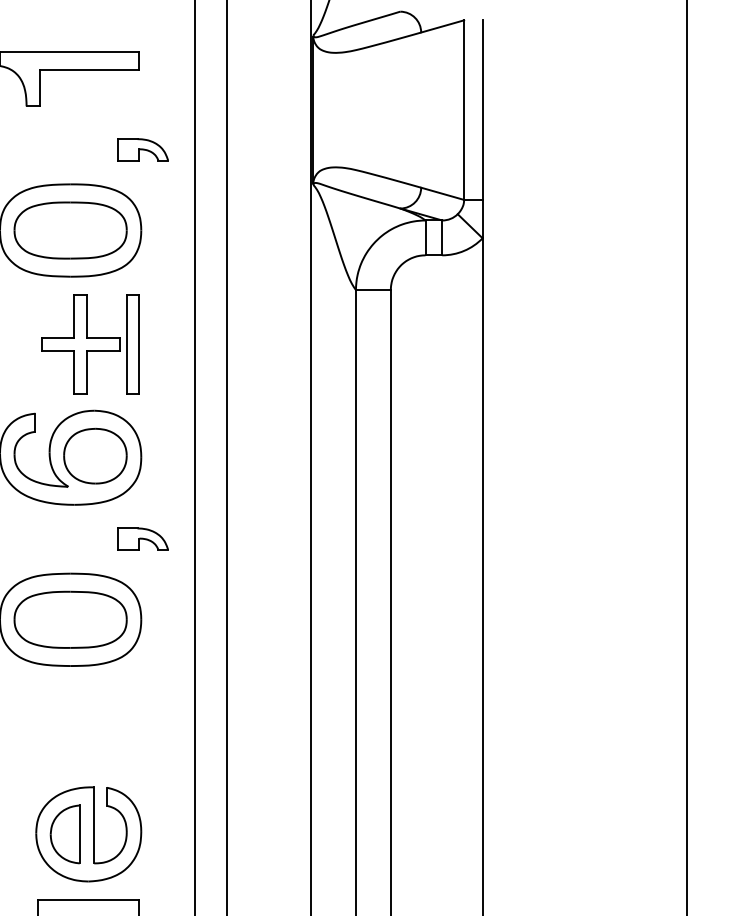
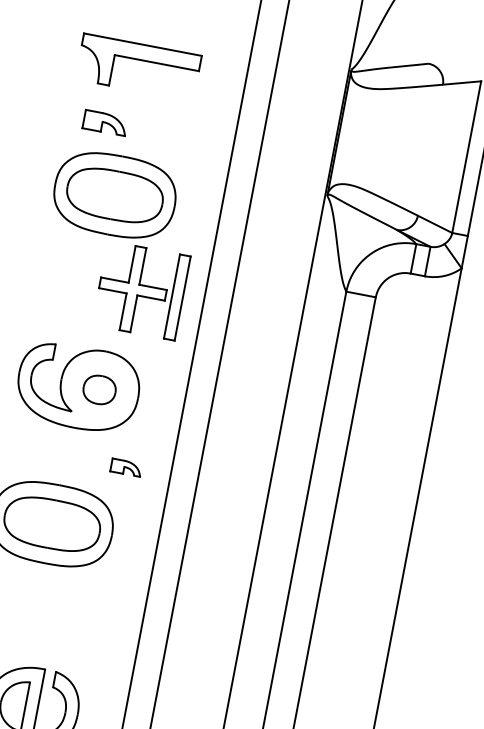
part: (142, 149) -> (105, 122), moved
part: (90, 344) -> (141, 290), moved
part: (95, 455) -> (99, 389), size x0.6
part: (142, 538) -> (126, 467), size x0.7

